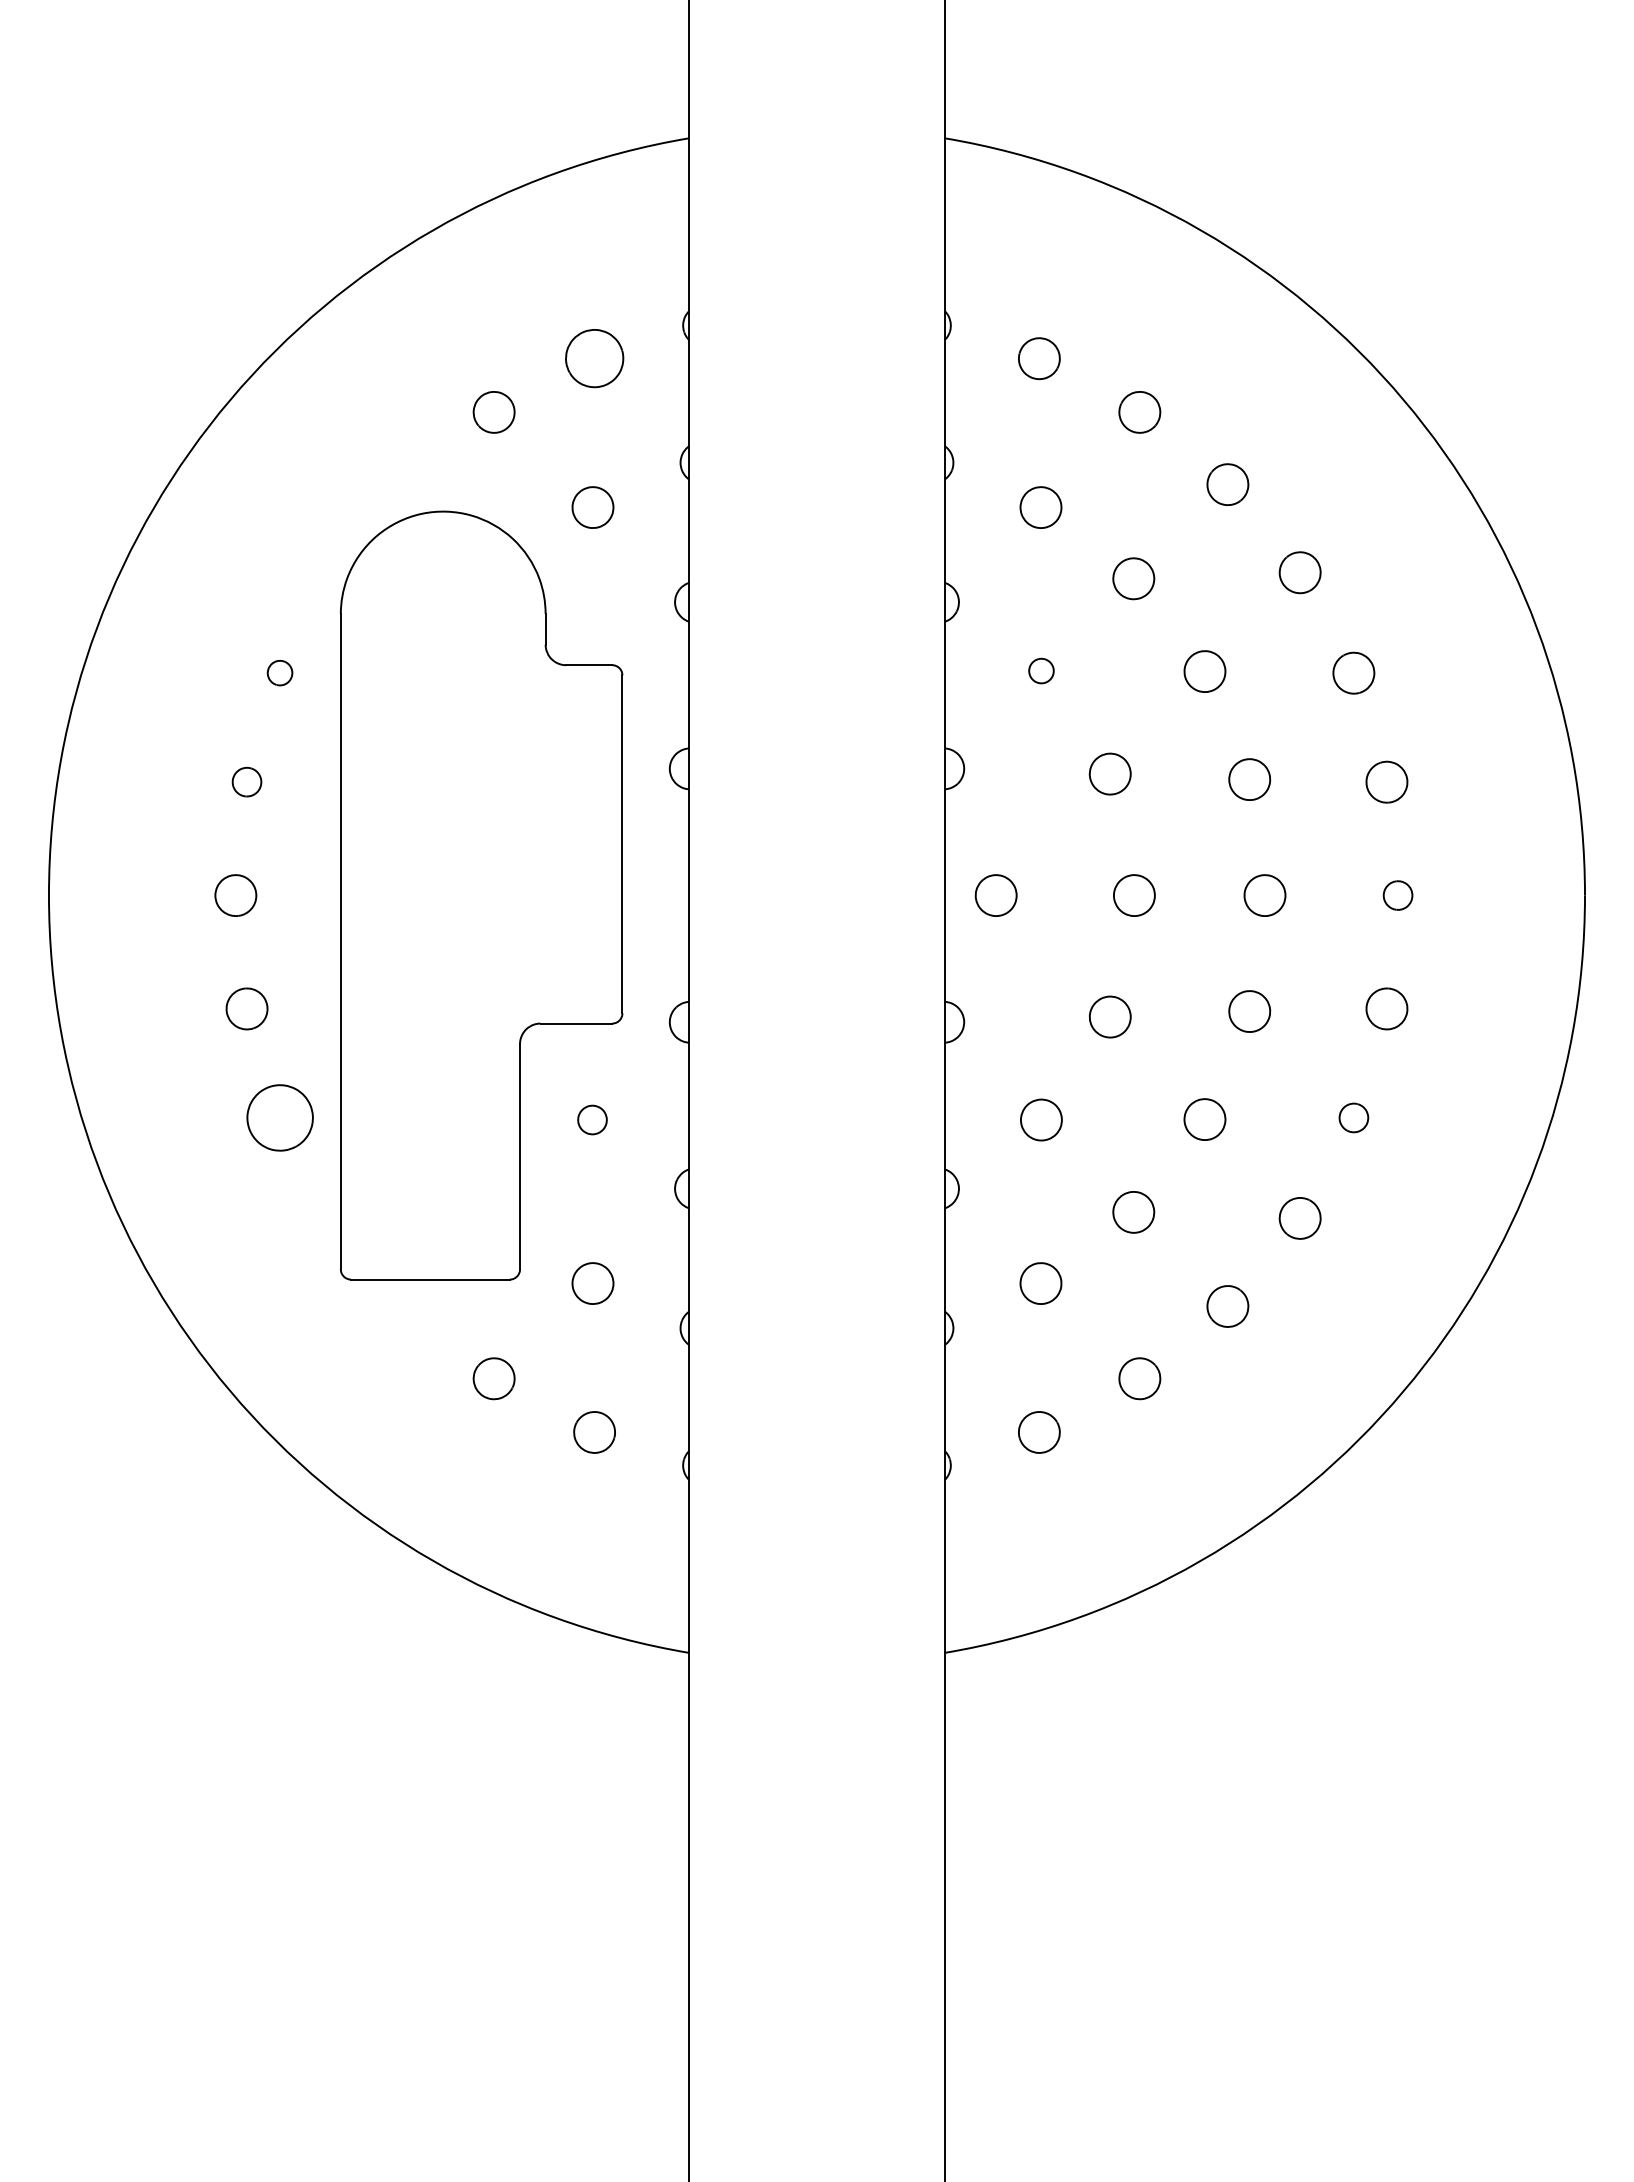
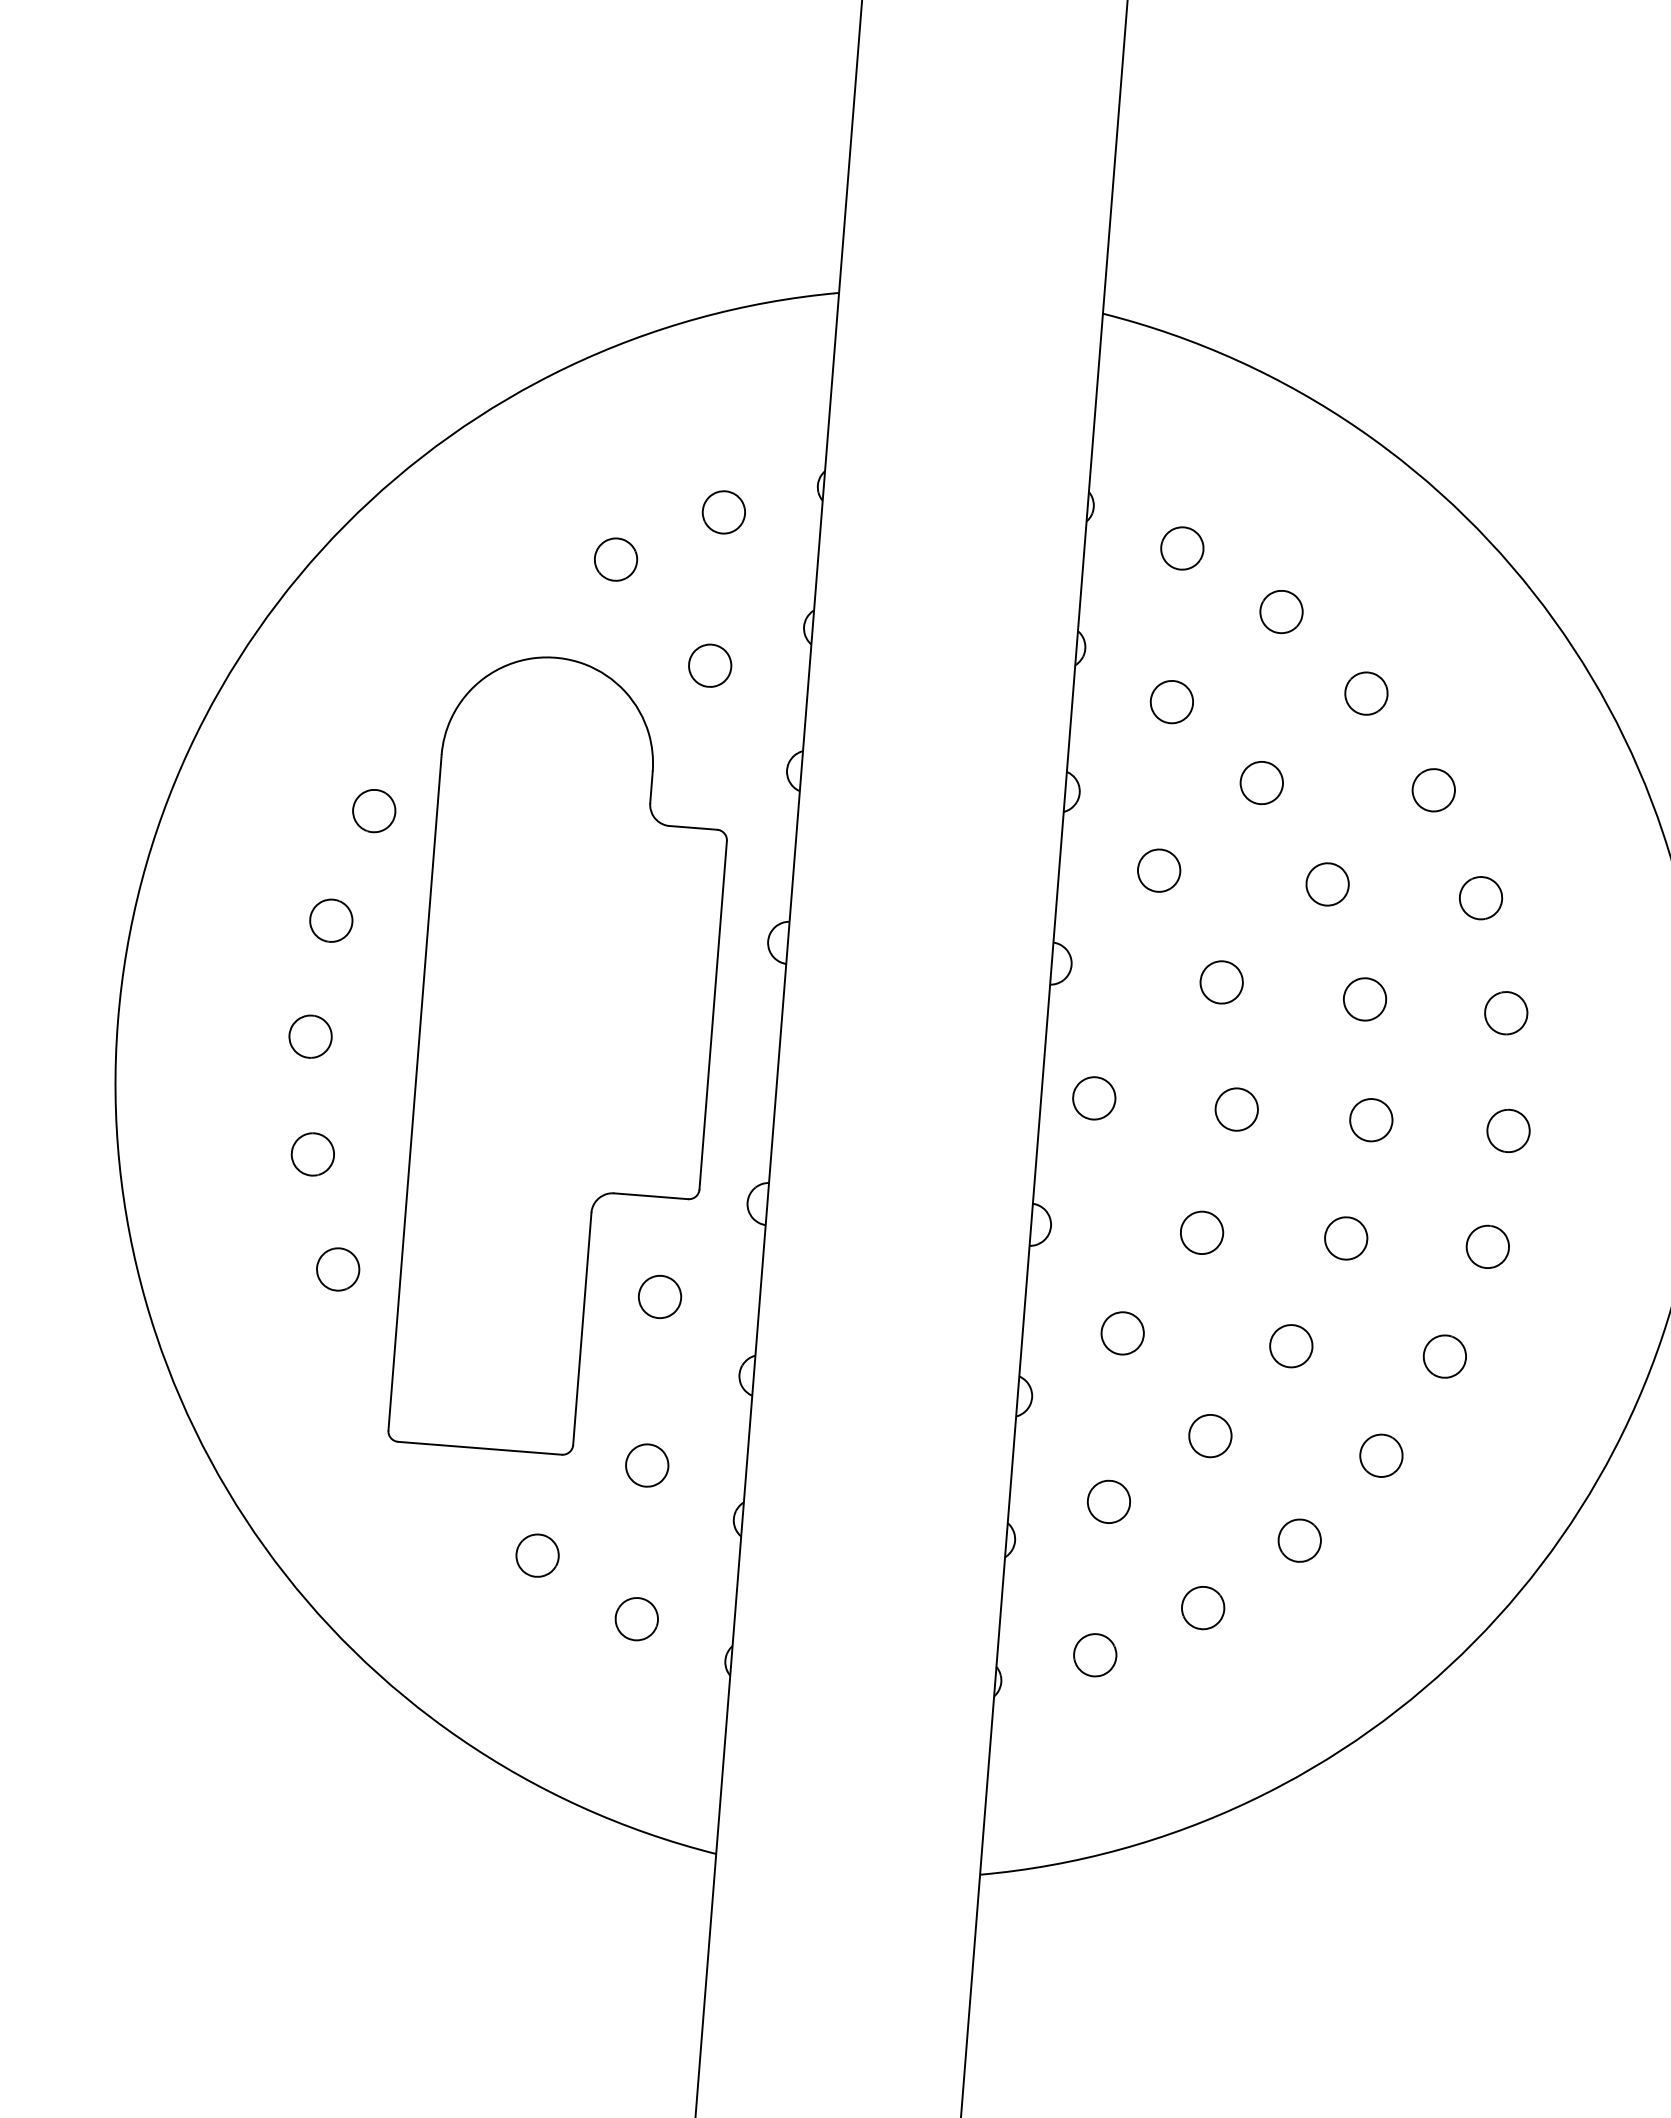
part: (594, 358) -> (723, 512), size x0.71
part: (1041, 670) -> (1159, 870), size x1.67
part: (279, 672) -> (373, 810), size x1.67
part: (246, 781) -> (330, 919), size x1.43
part: (1397, 895) -> (1507, 1130), size x1.43
part: (279, 1117) -> (337, 1268), size x0.62
part: (1353, 1117) -> (1444, 1356), size x1.43
part: (592, 1119) -> (660, 1296), size x1.43

